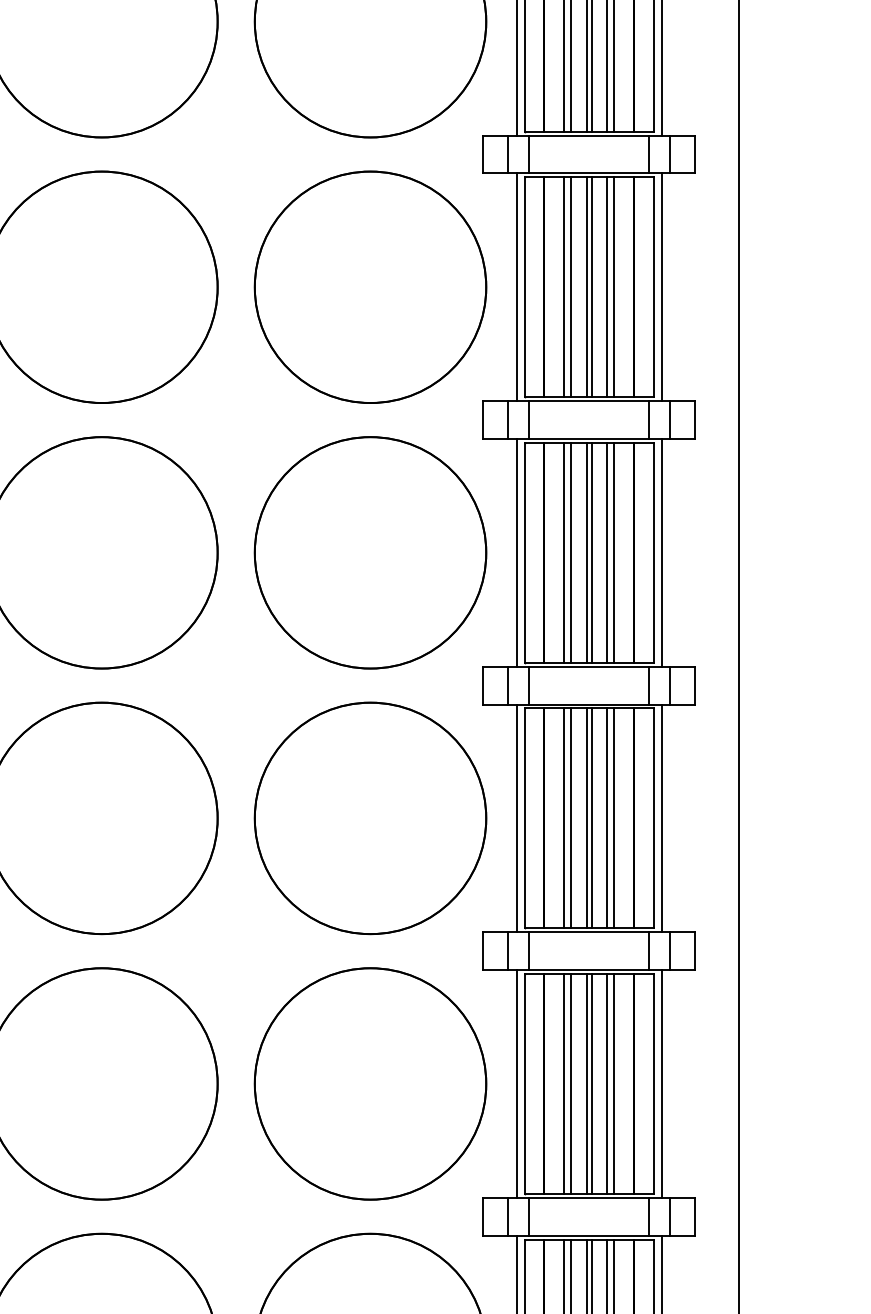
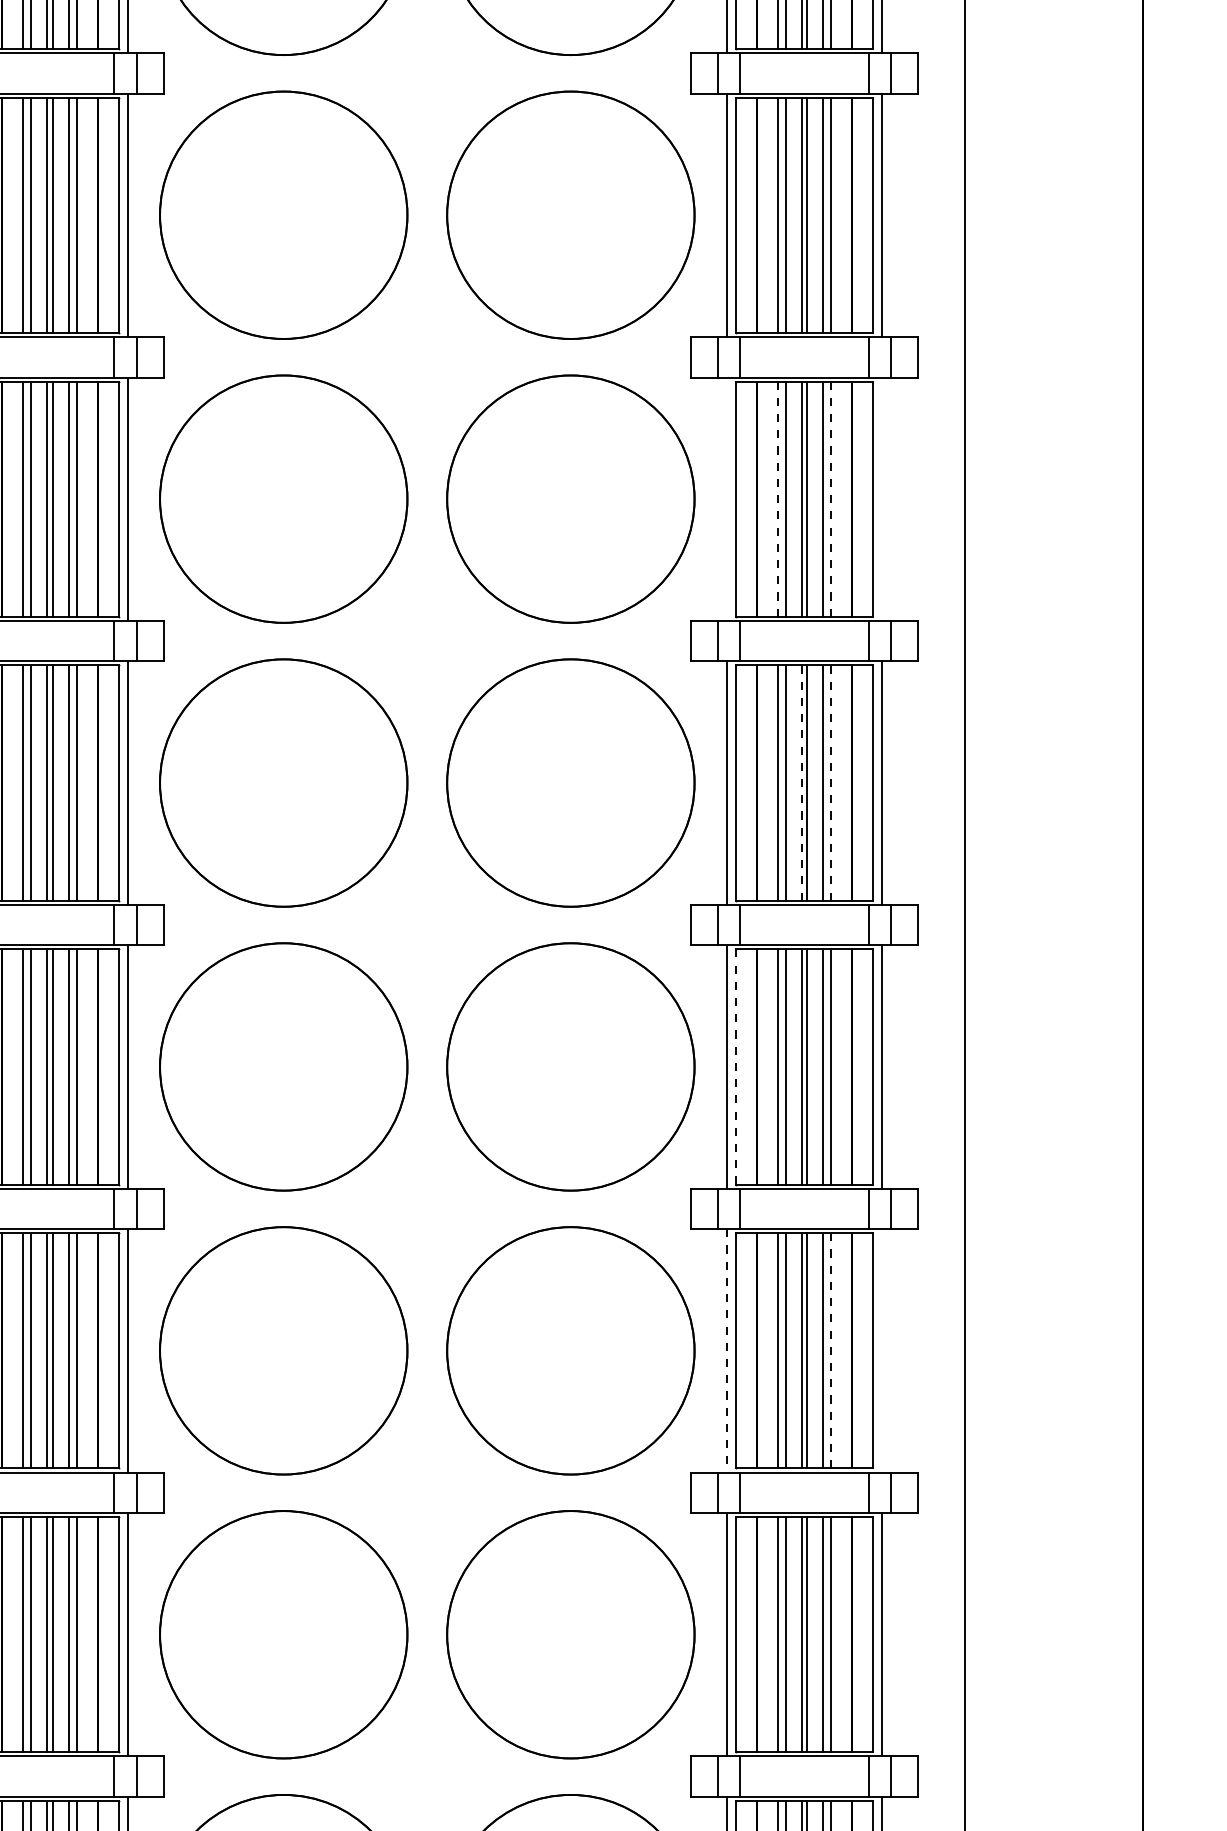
line: (517, 286) -> (727, 498), removed
line: (661, 286) -> (881, 498), removed
line: (563, 287) -> (777, 499), solid -> dashed
line: (614, 287) -> (831, 499), solid -> dashed
line: (586, 553) -> (801, 783), solid -> dashed
line: (614, 553) -> (831, 783), solid -> dashed
line: (524, 817) -> (735, 1066), solid -> dashed
line: (517, 1083) -> (727, 1350), solid -> dashed
line: (614, 1083) -> (831, 1350), solid -> dashed
line: (661, 1083) -> (881, 1350), removed

